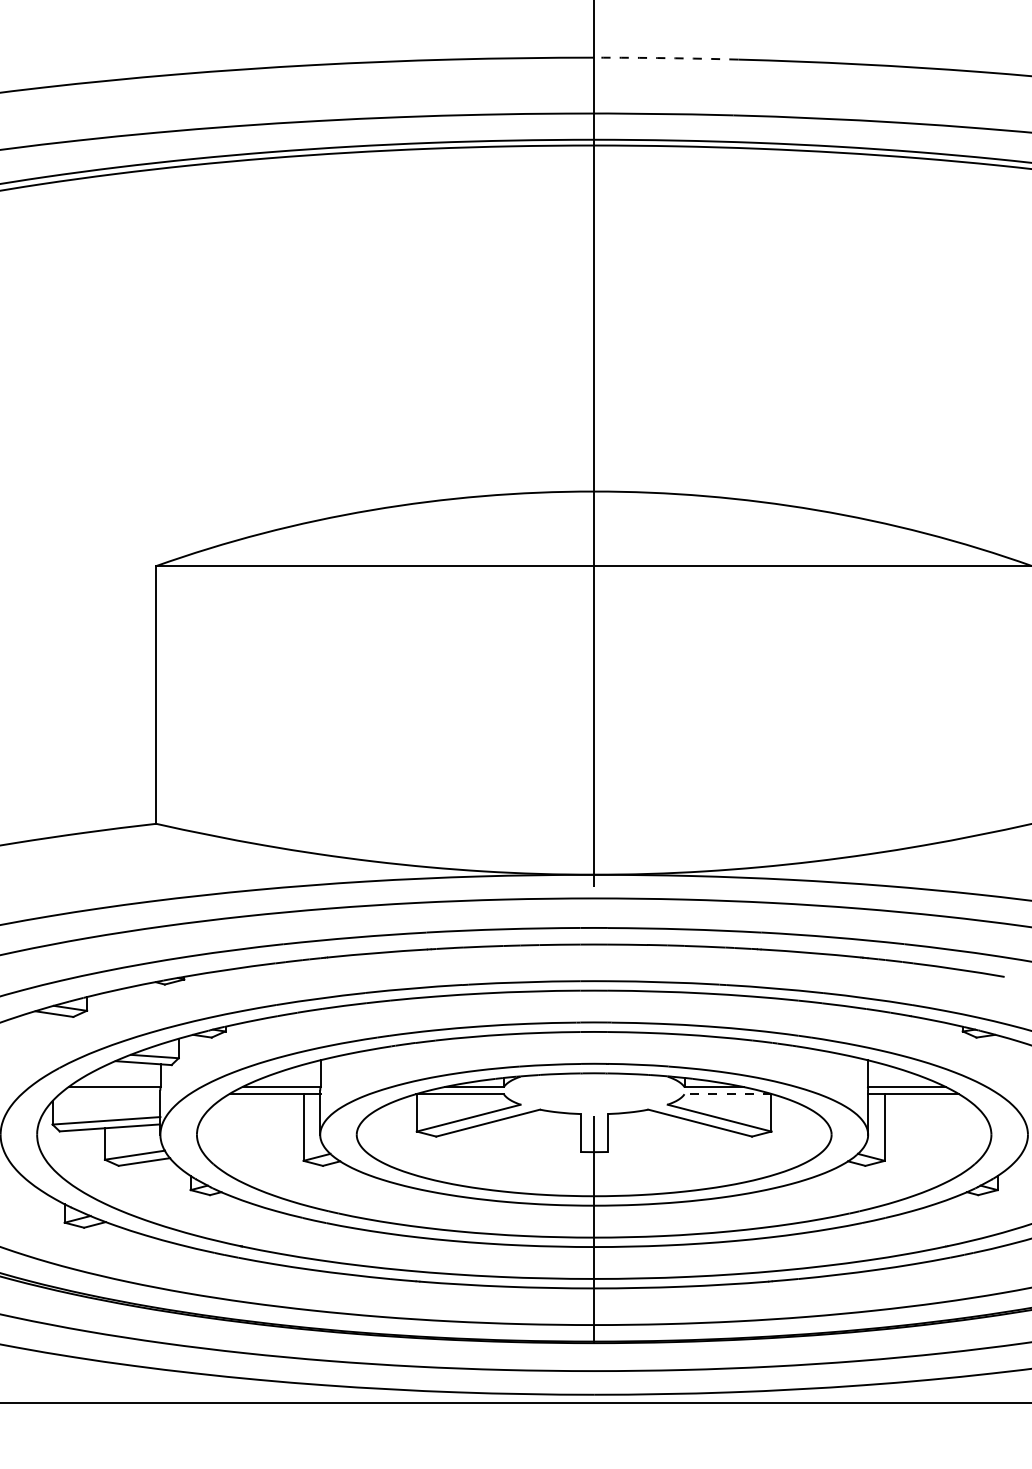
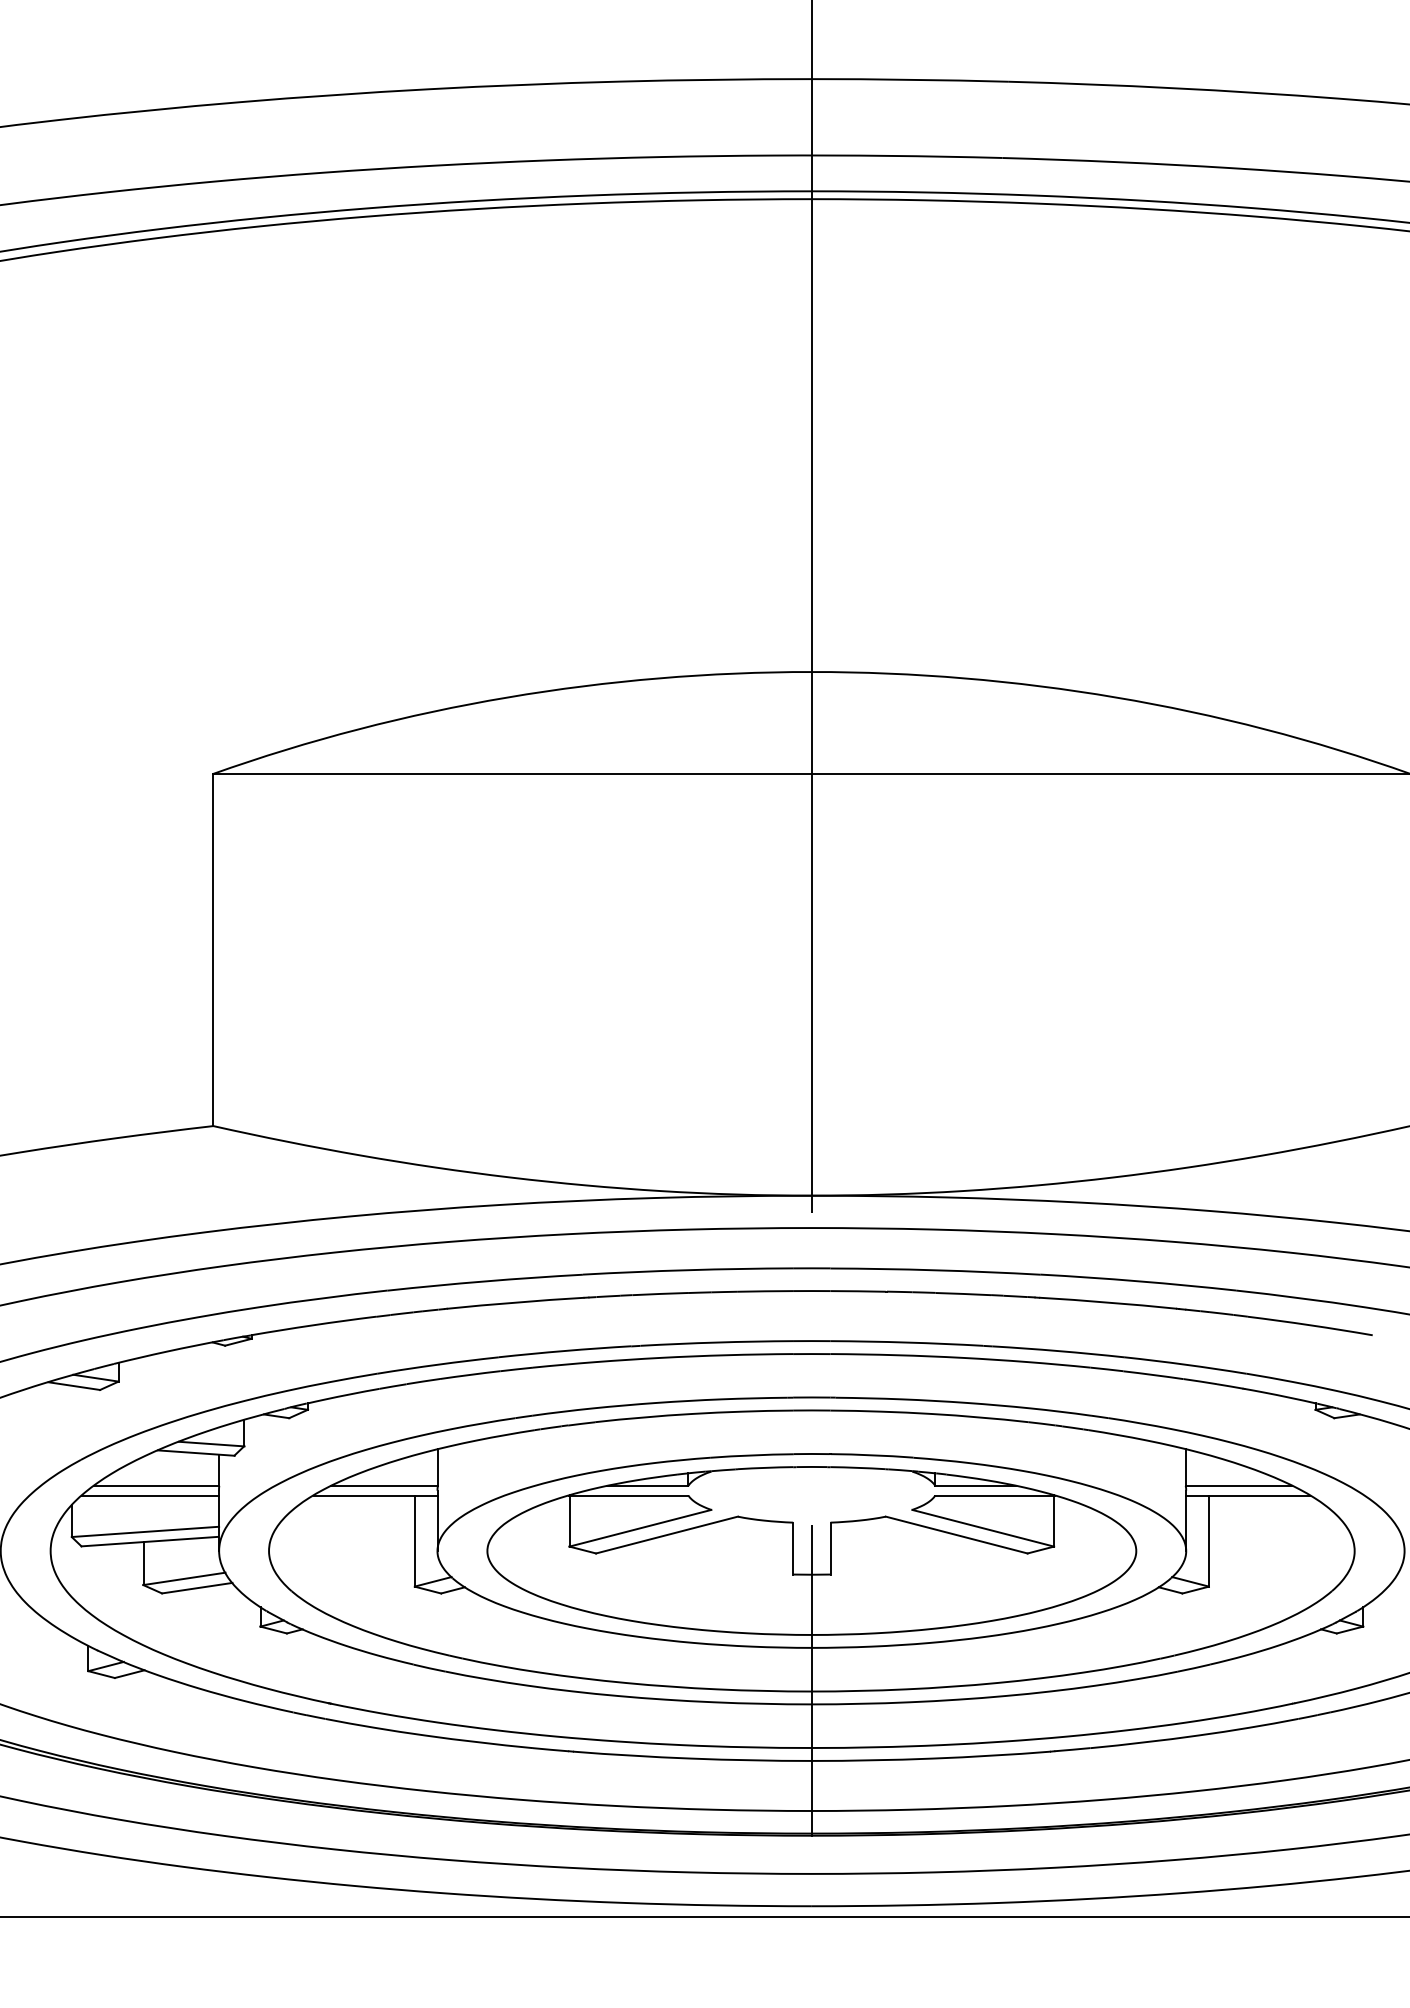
arc: (666, 57) -> (910, 79), dashed -> solid
line: (110, 1094) -> (150, 1495), added
line: (728, 1094) -> (995, 1495), dashed -> solid

